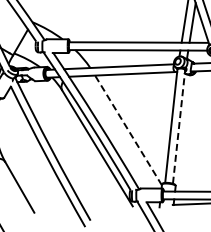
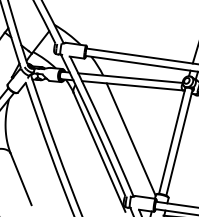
line: (179, 126) -> (179, 142), dashed -> solid
line: (128, 130) -> (131, 139), dashed -> solid

